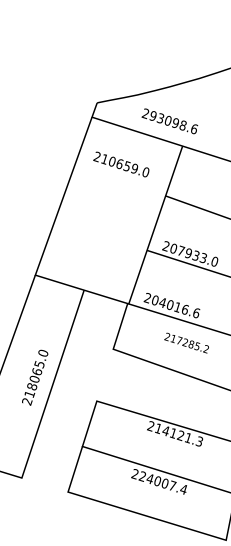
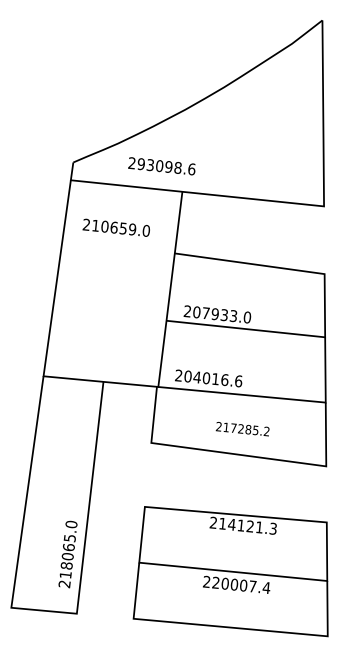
text: (186, 343) -> (242, 429), moved
text: (34, 377) -> (67, 554), moved
text: (149, 478) -> (224, 583), 224007.4 -> 220007.4

